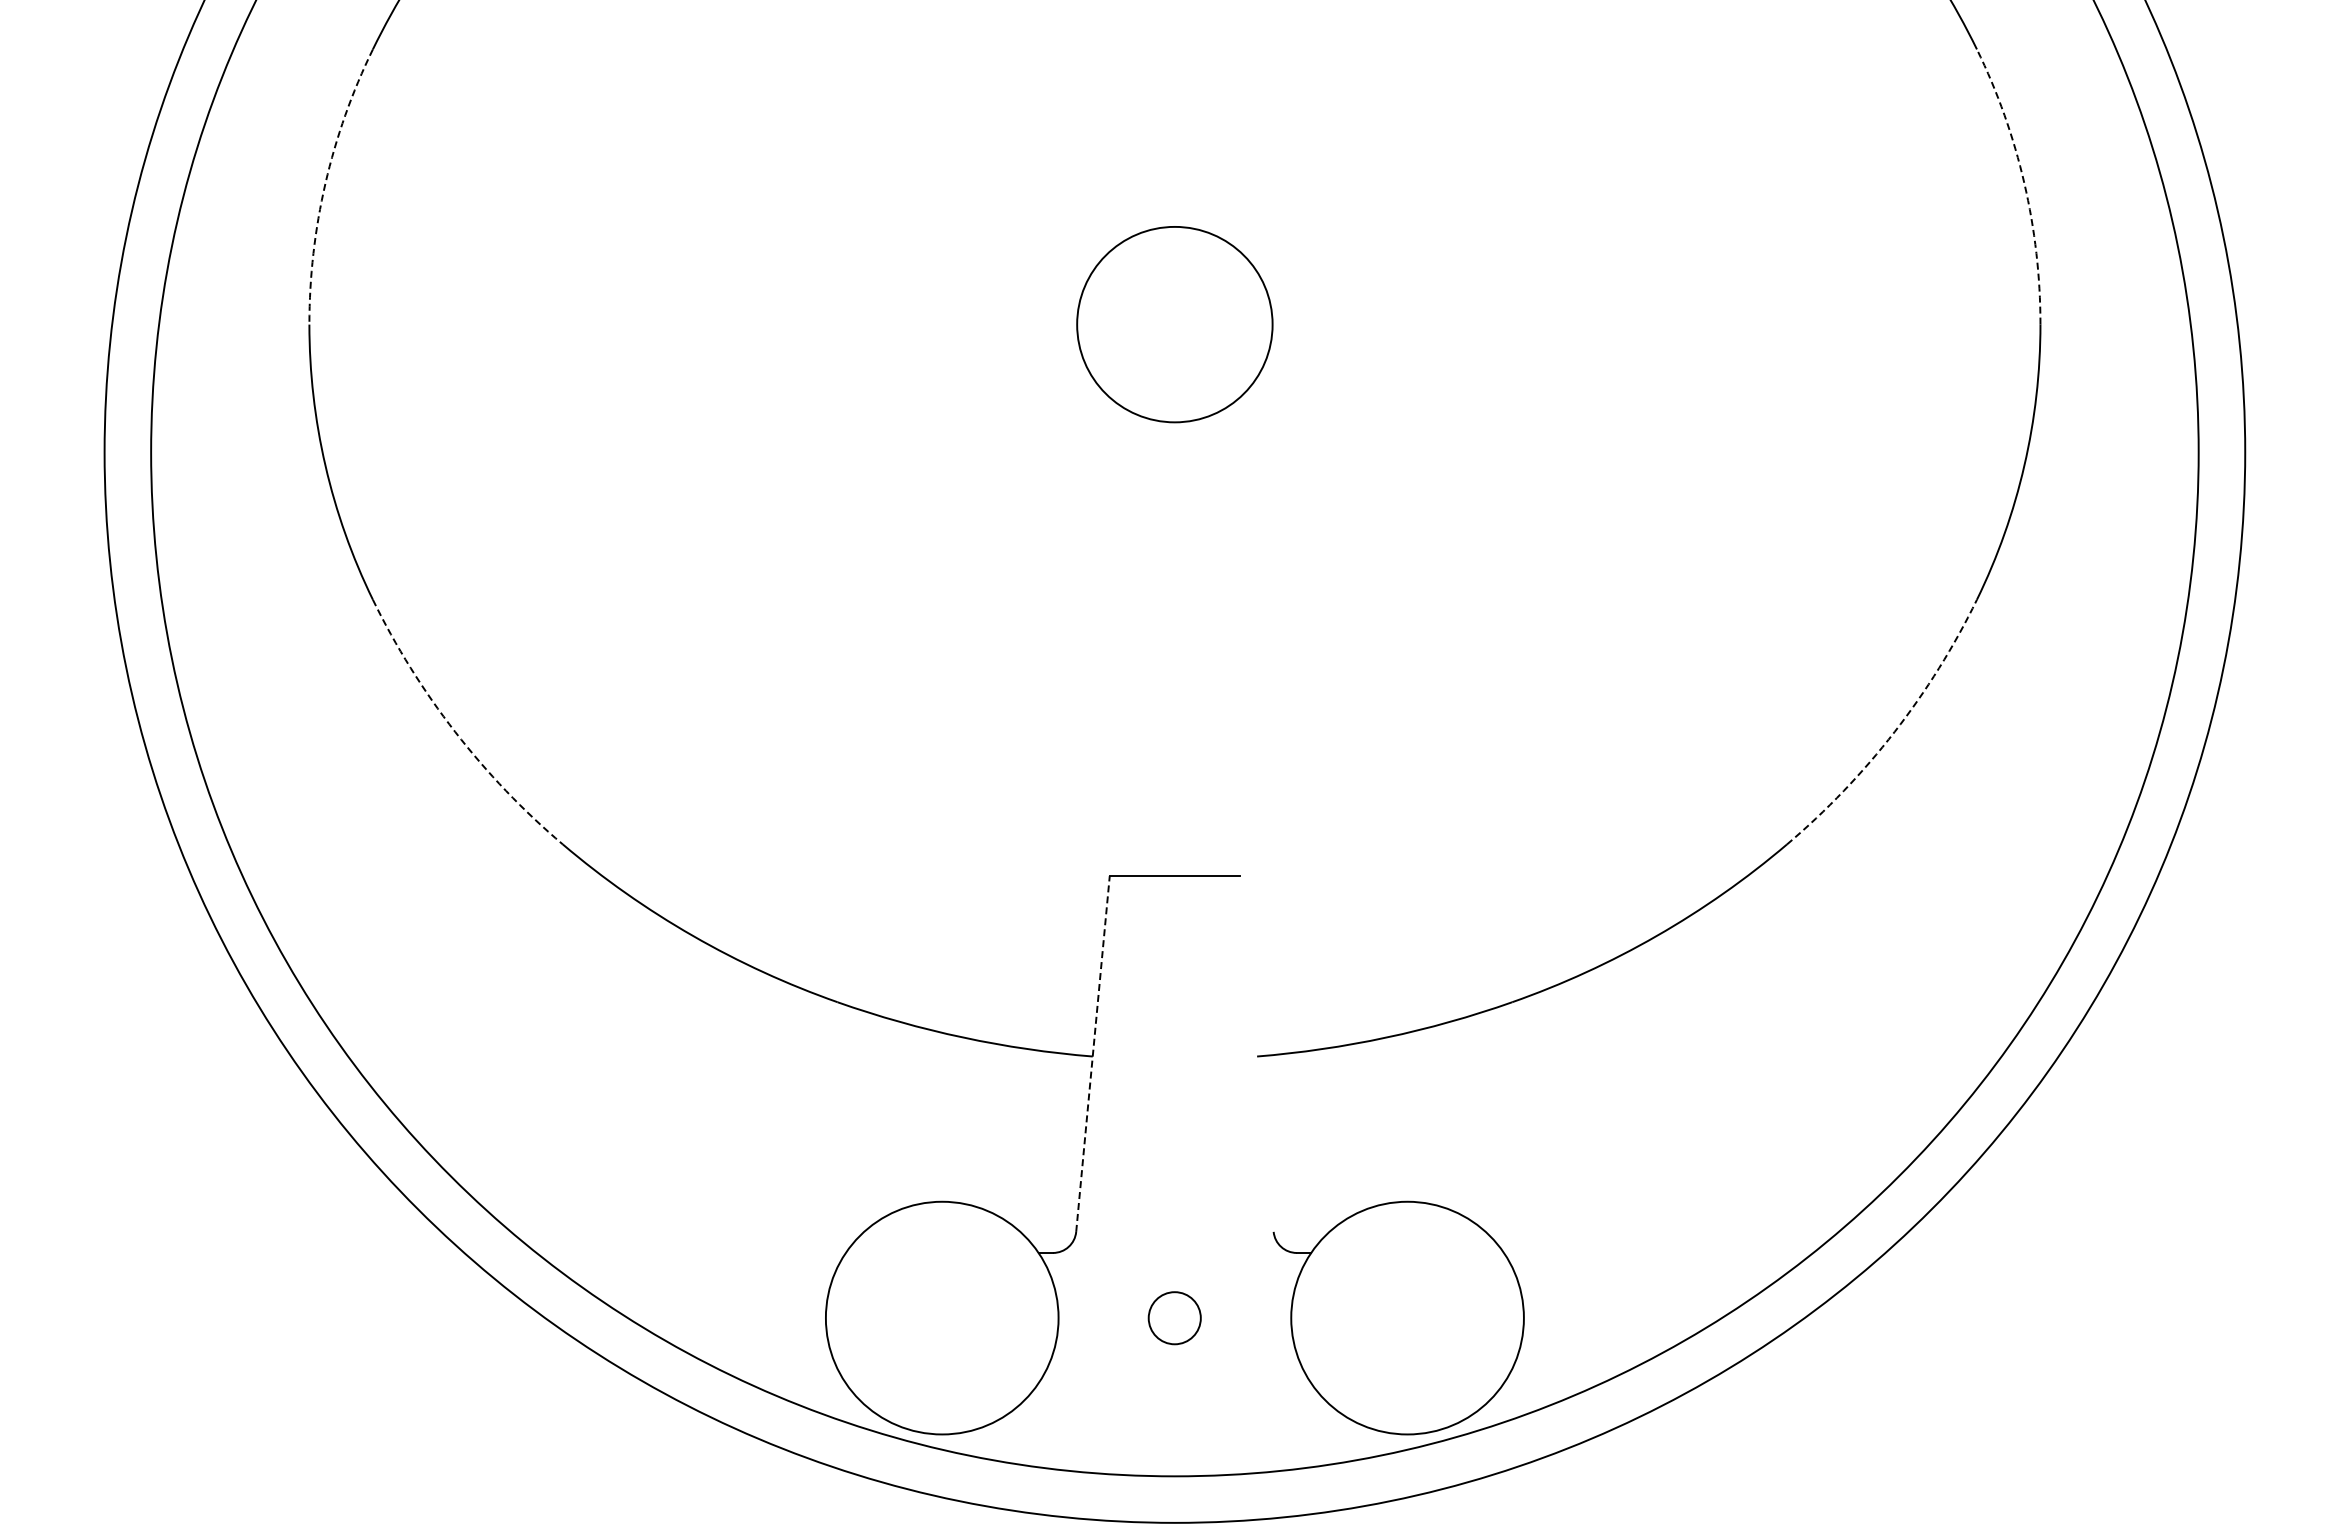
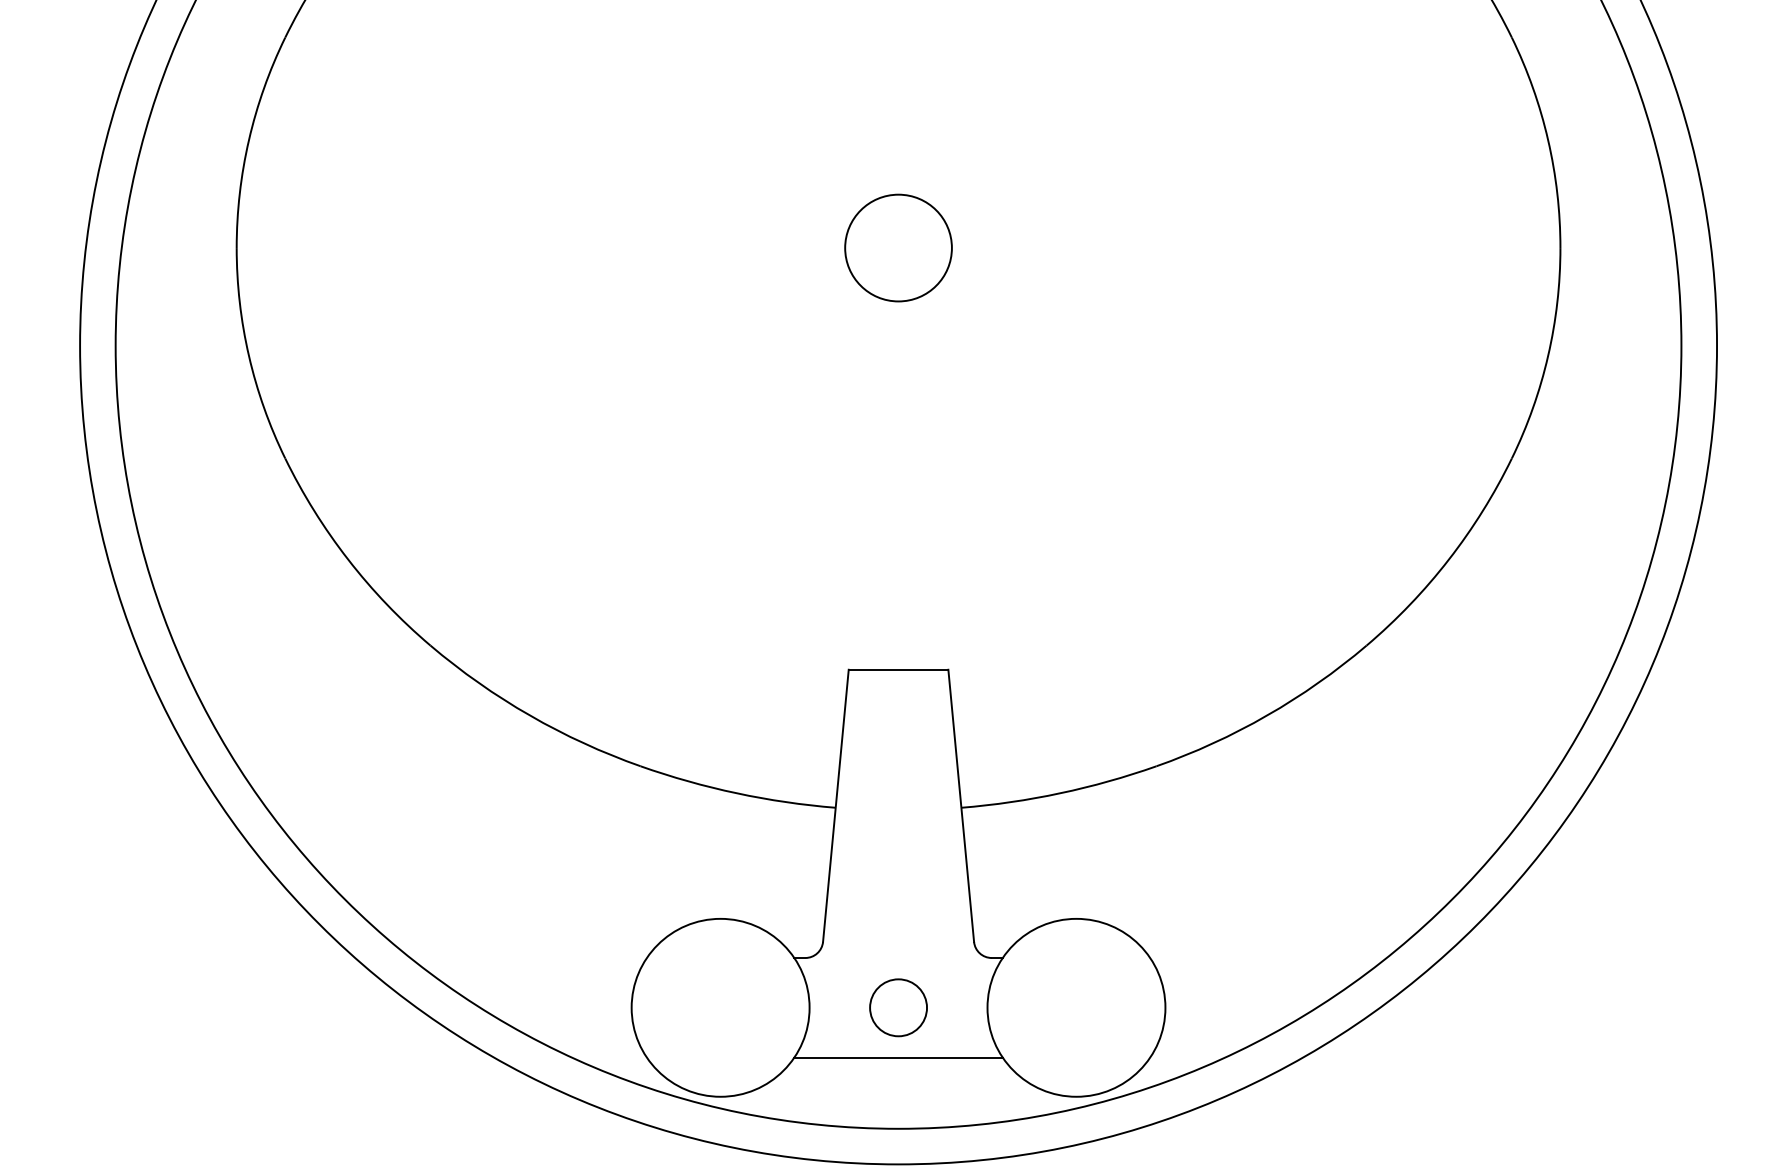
arc: (325, 183) -> (249, 140), dashed -> solid
arc: (2024, 183) -> (1548, 140), dashed -> solid
circle: (1174, 324) -> (898, 248), size x0.71
arc: (455, 731) -> (348, 559), dashed -> solid
arc: (1894, 731) -> (1448, 559), dashed -> solid
line: (1092, 1053) -> (835, 805), dashed -> solid
line: (1256, 1053) -> (960, 805), added
circle: (1174, 1318) -> (898, 1008), size x1.43
line: (1174, 1383) -> (898, 1057), added

